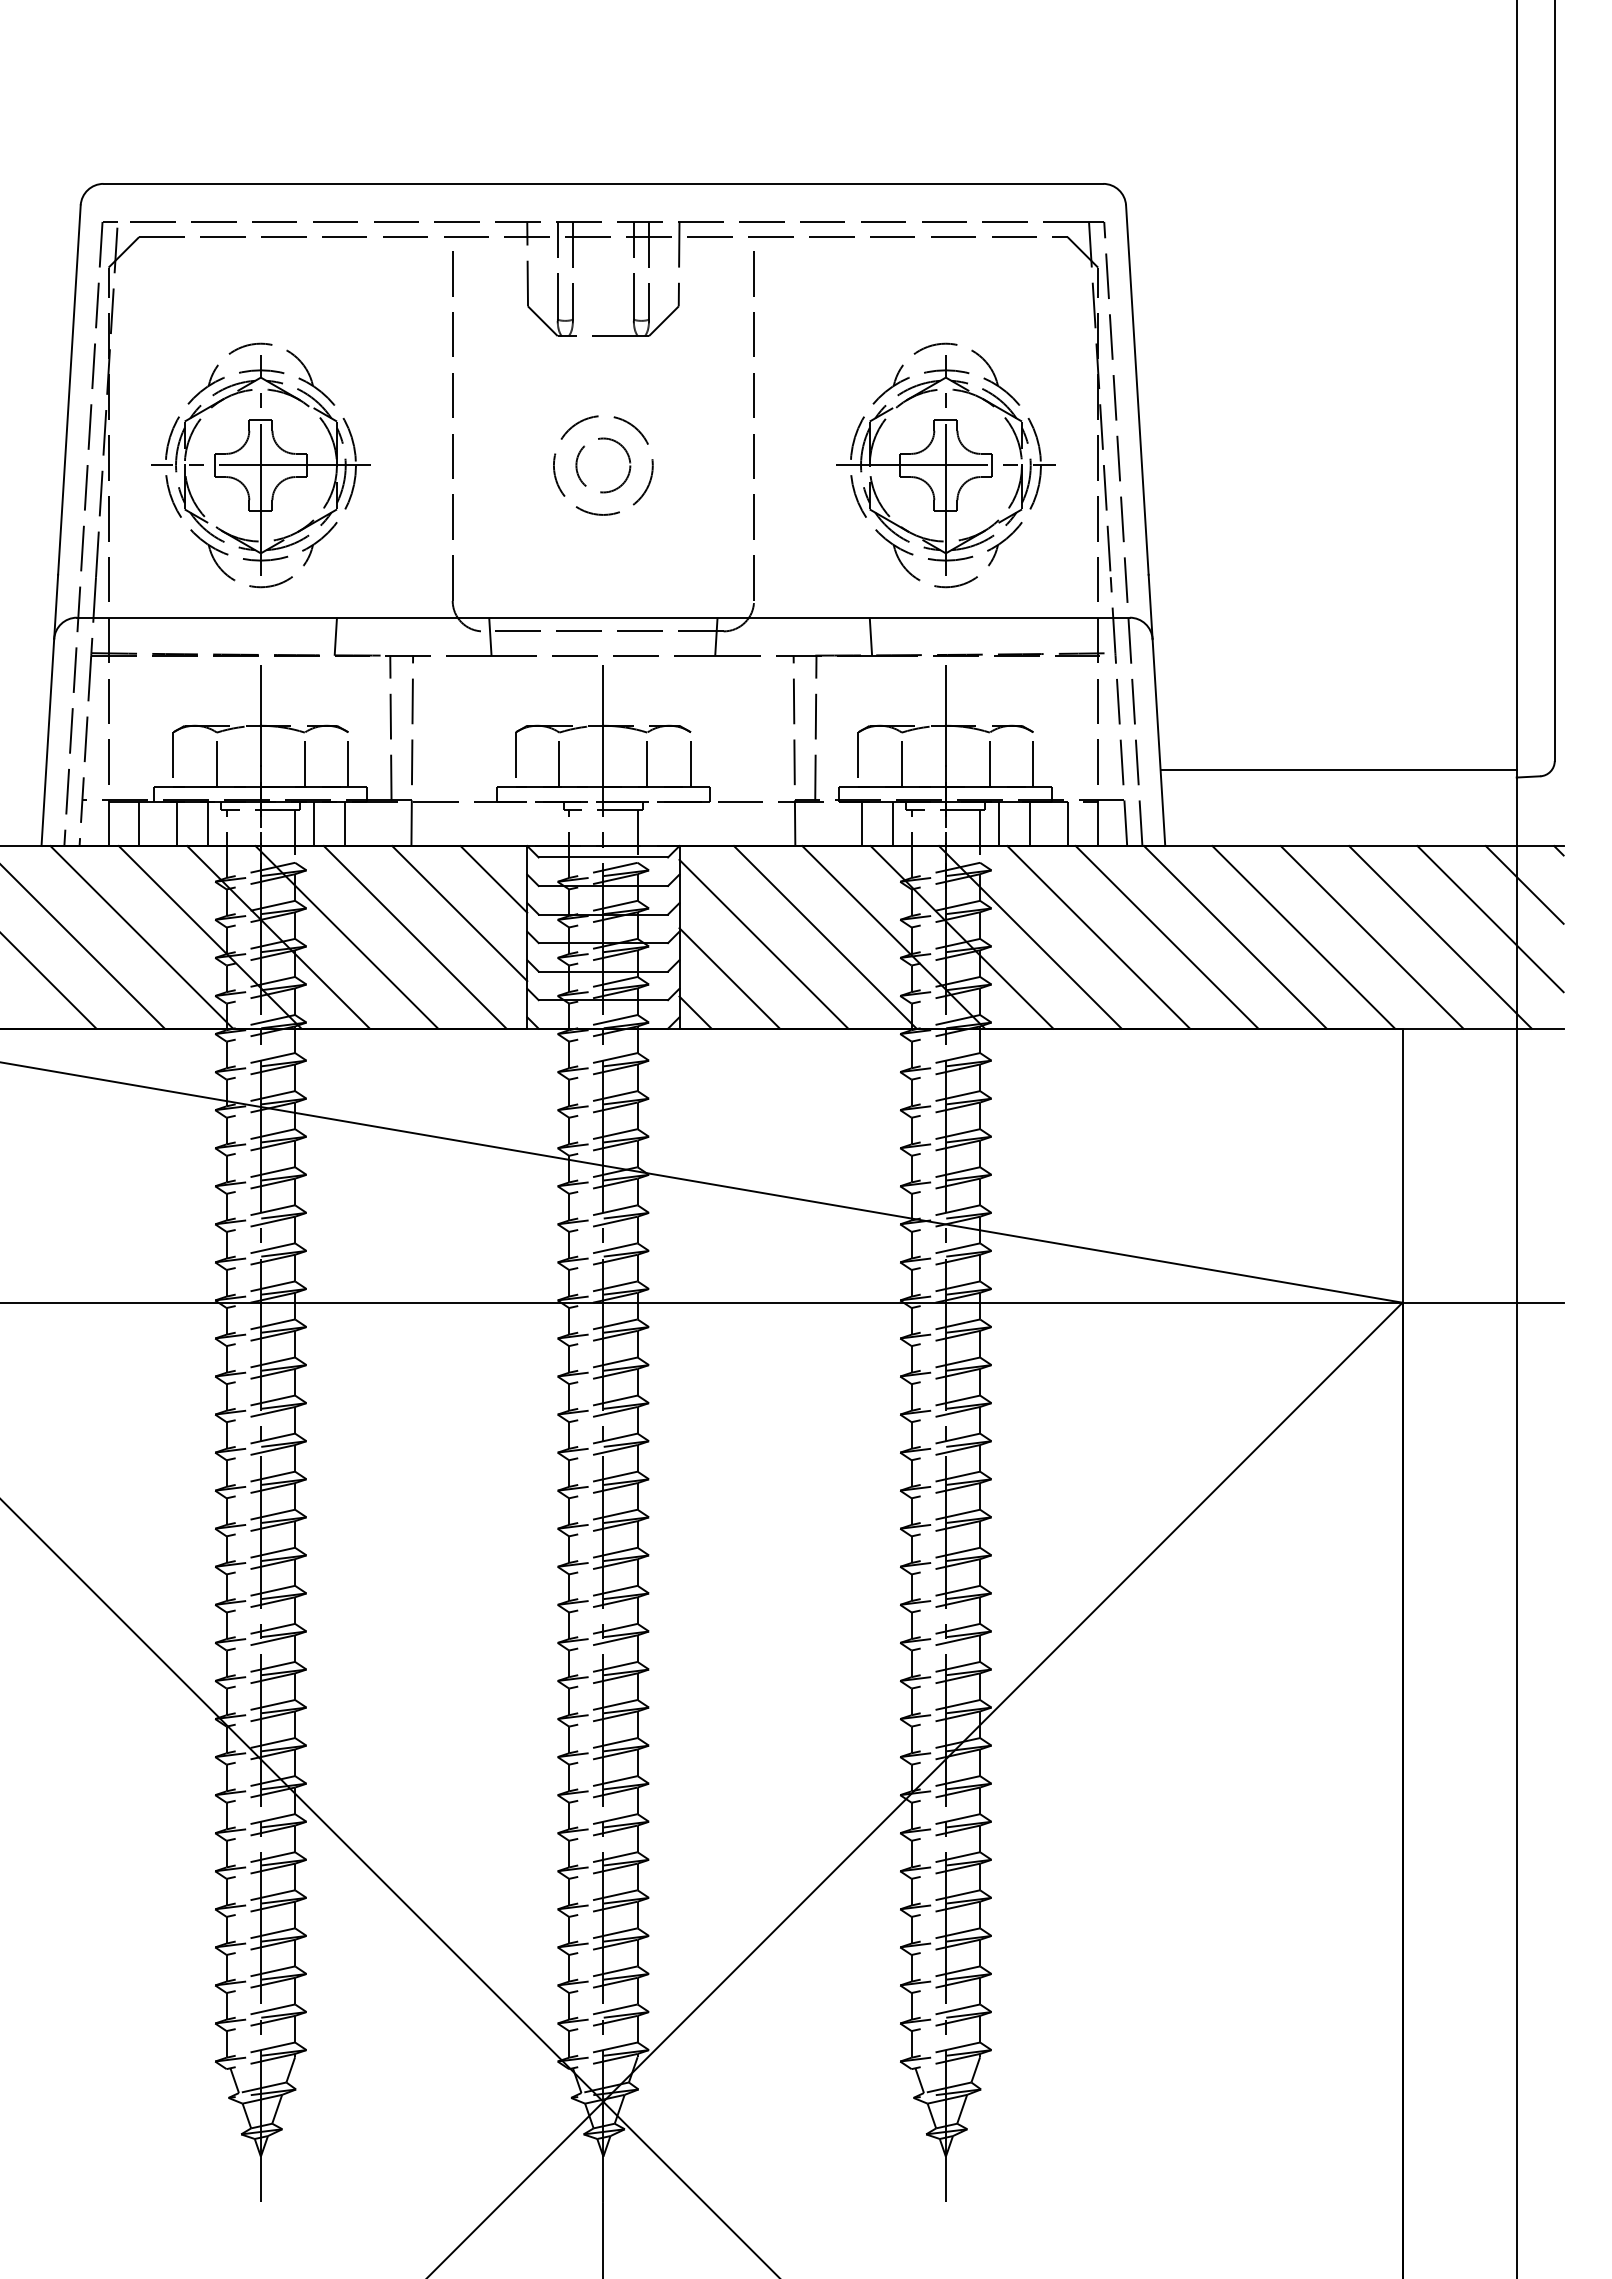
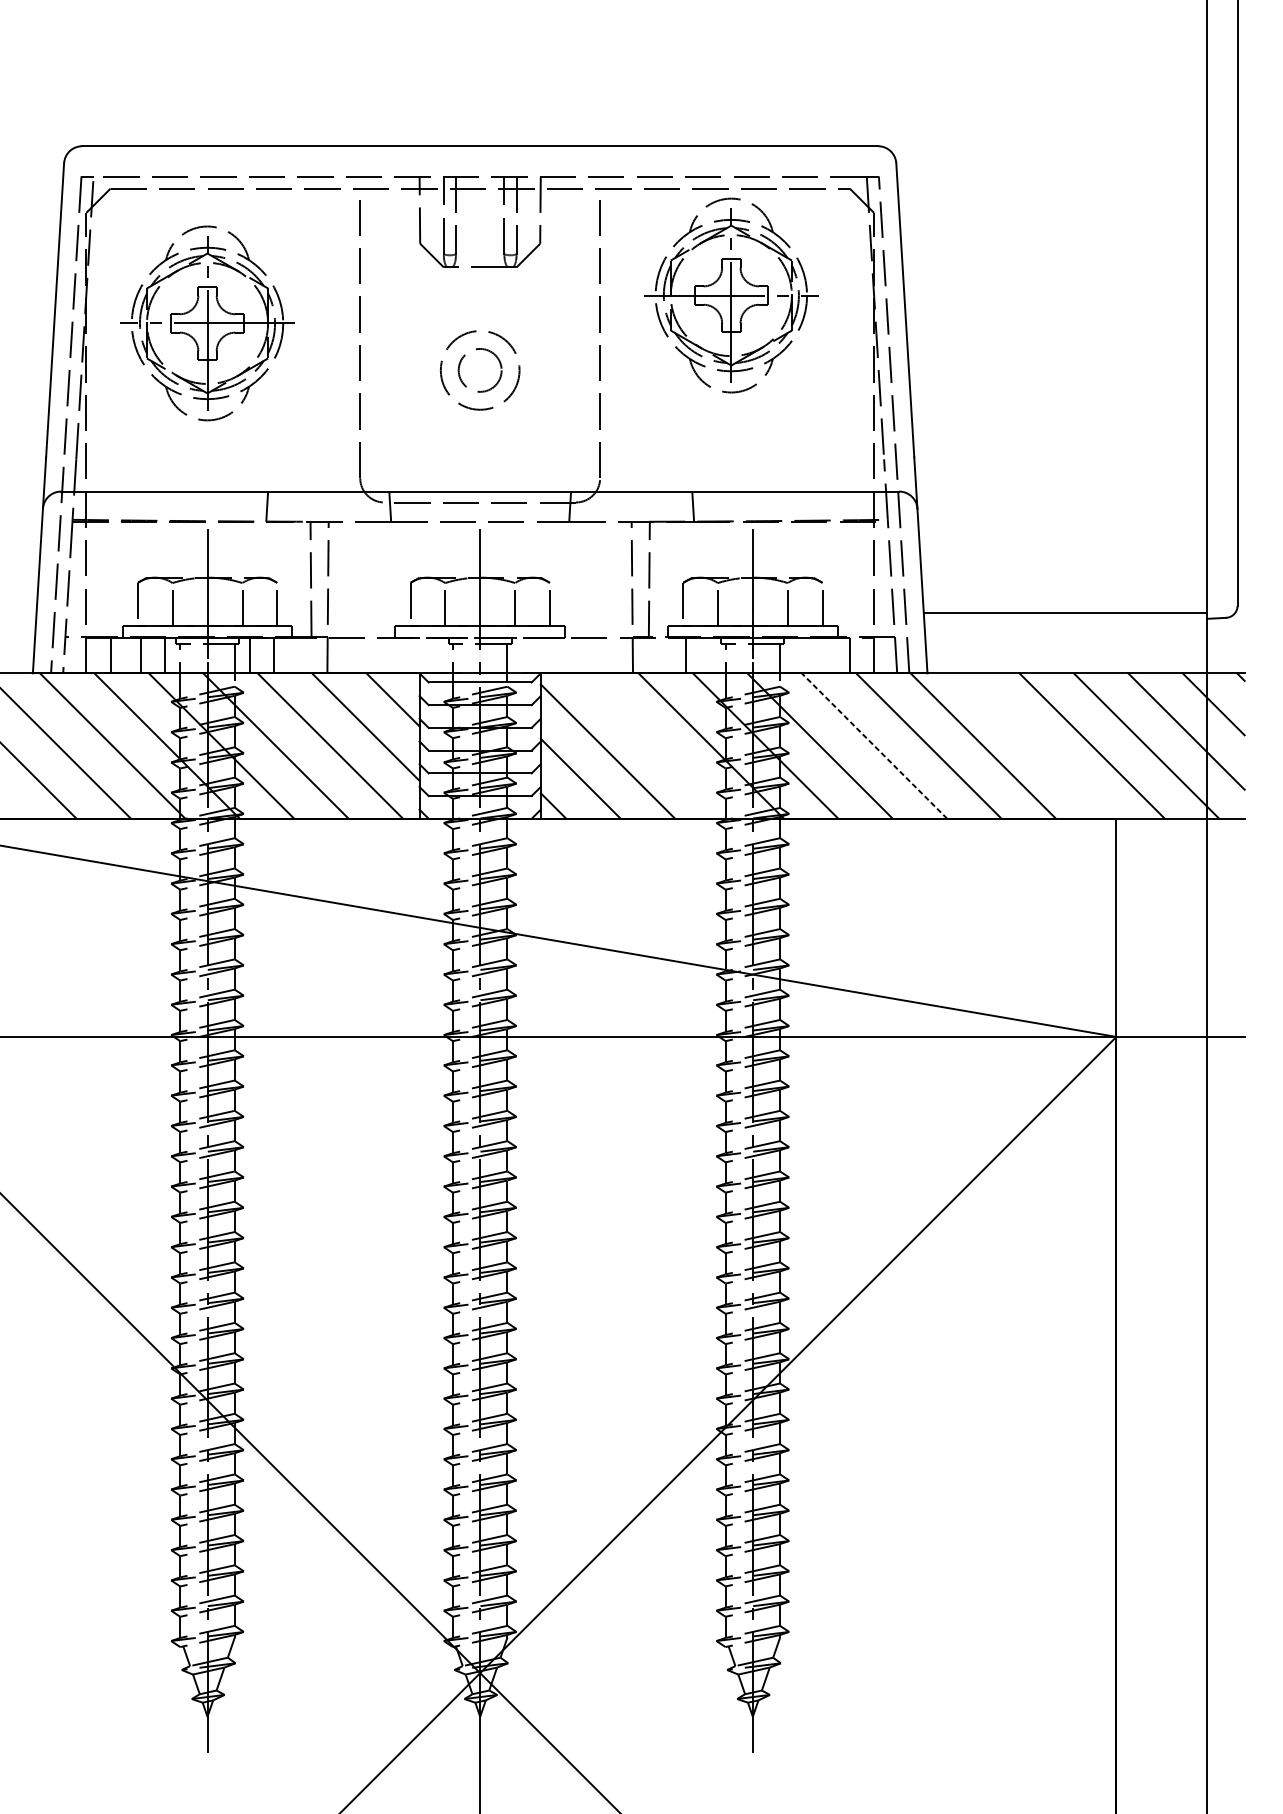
part: (260, 465) -> (207, 323), moved
part: (945, 465) -> (731, 295), moved
line: (892, 823) -> (710, 655), removed
line: (999, 823) -> (795, 655), removed
line: (1029, 823) -> (819, 655), removed
line: (825, 937) -> (657, 746), removed
line: (1098, 937) -> (874, 746), solid -> dashed
line: (1303, 937) -> (1037, 746), removed

